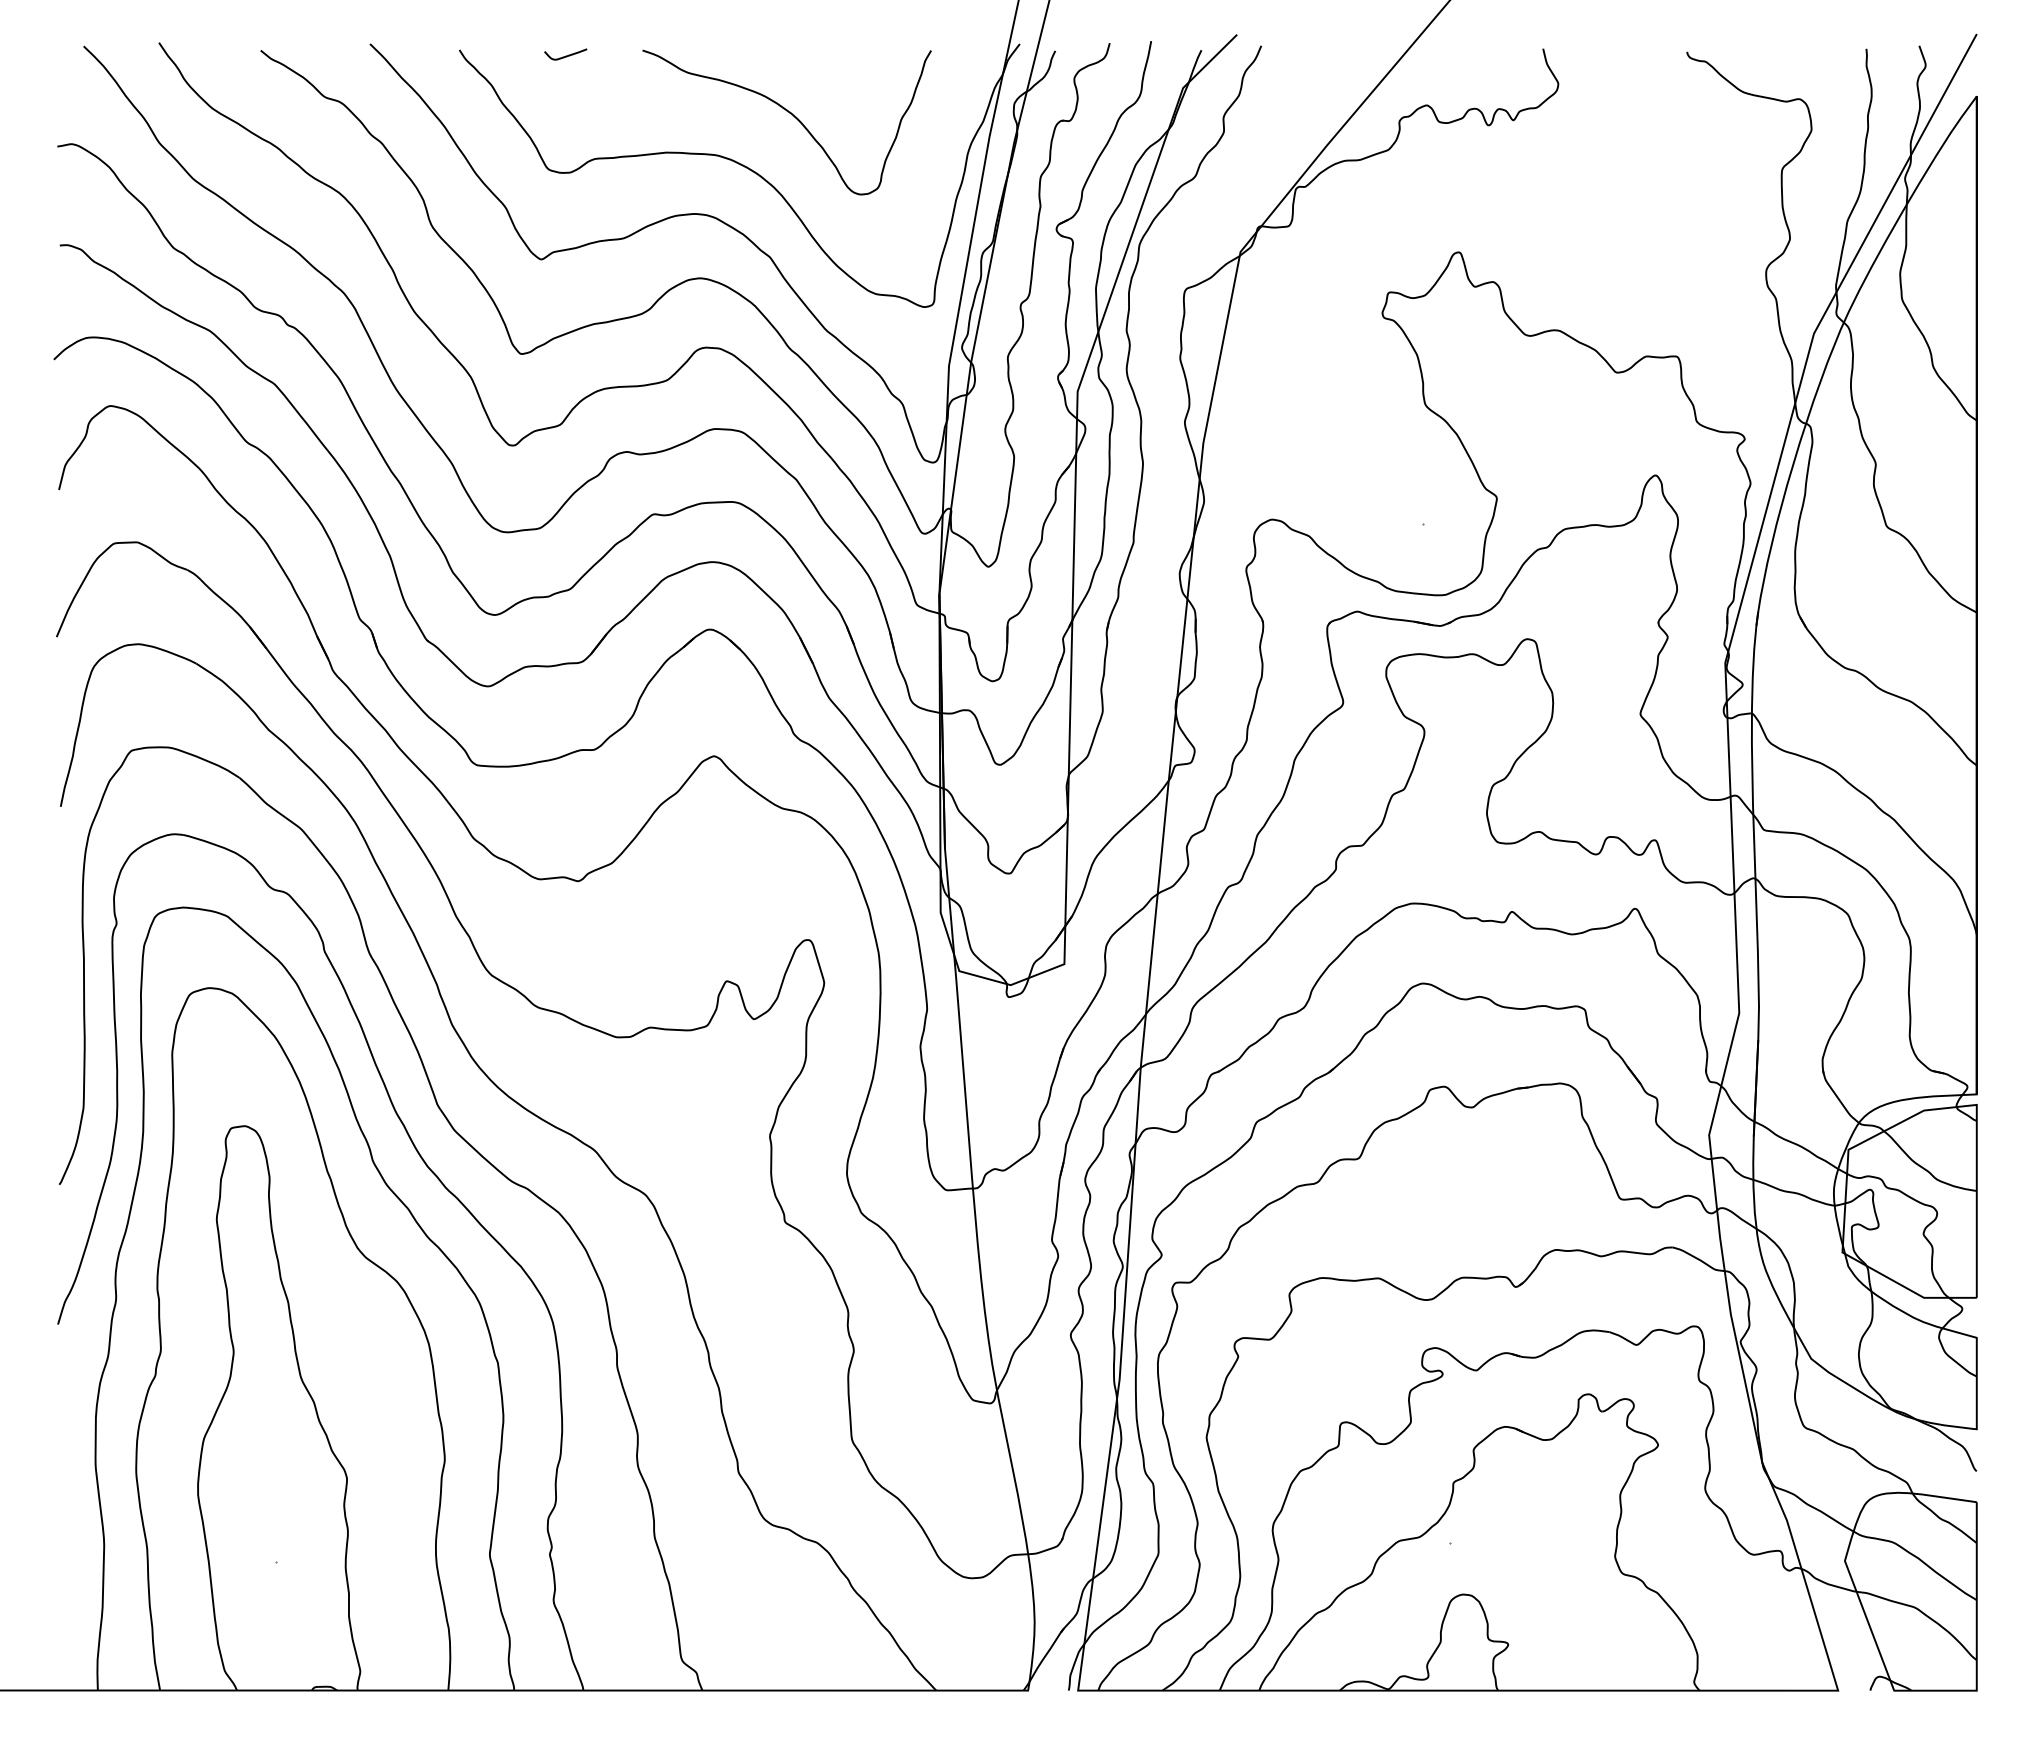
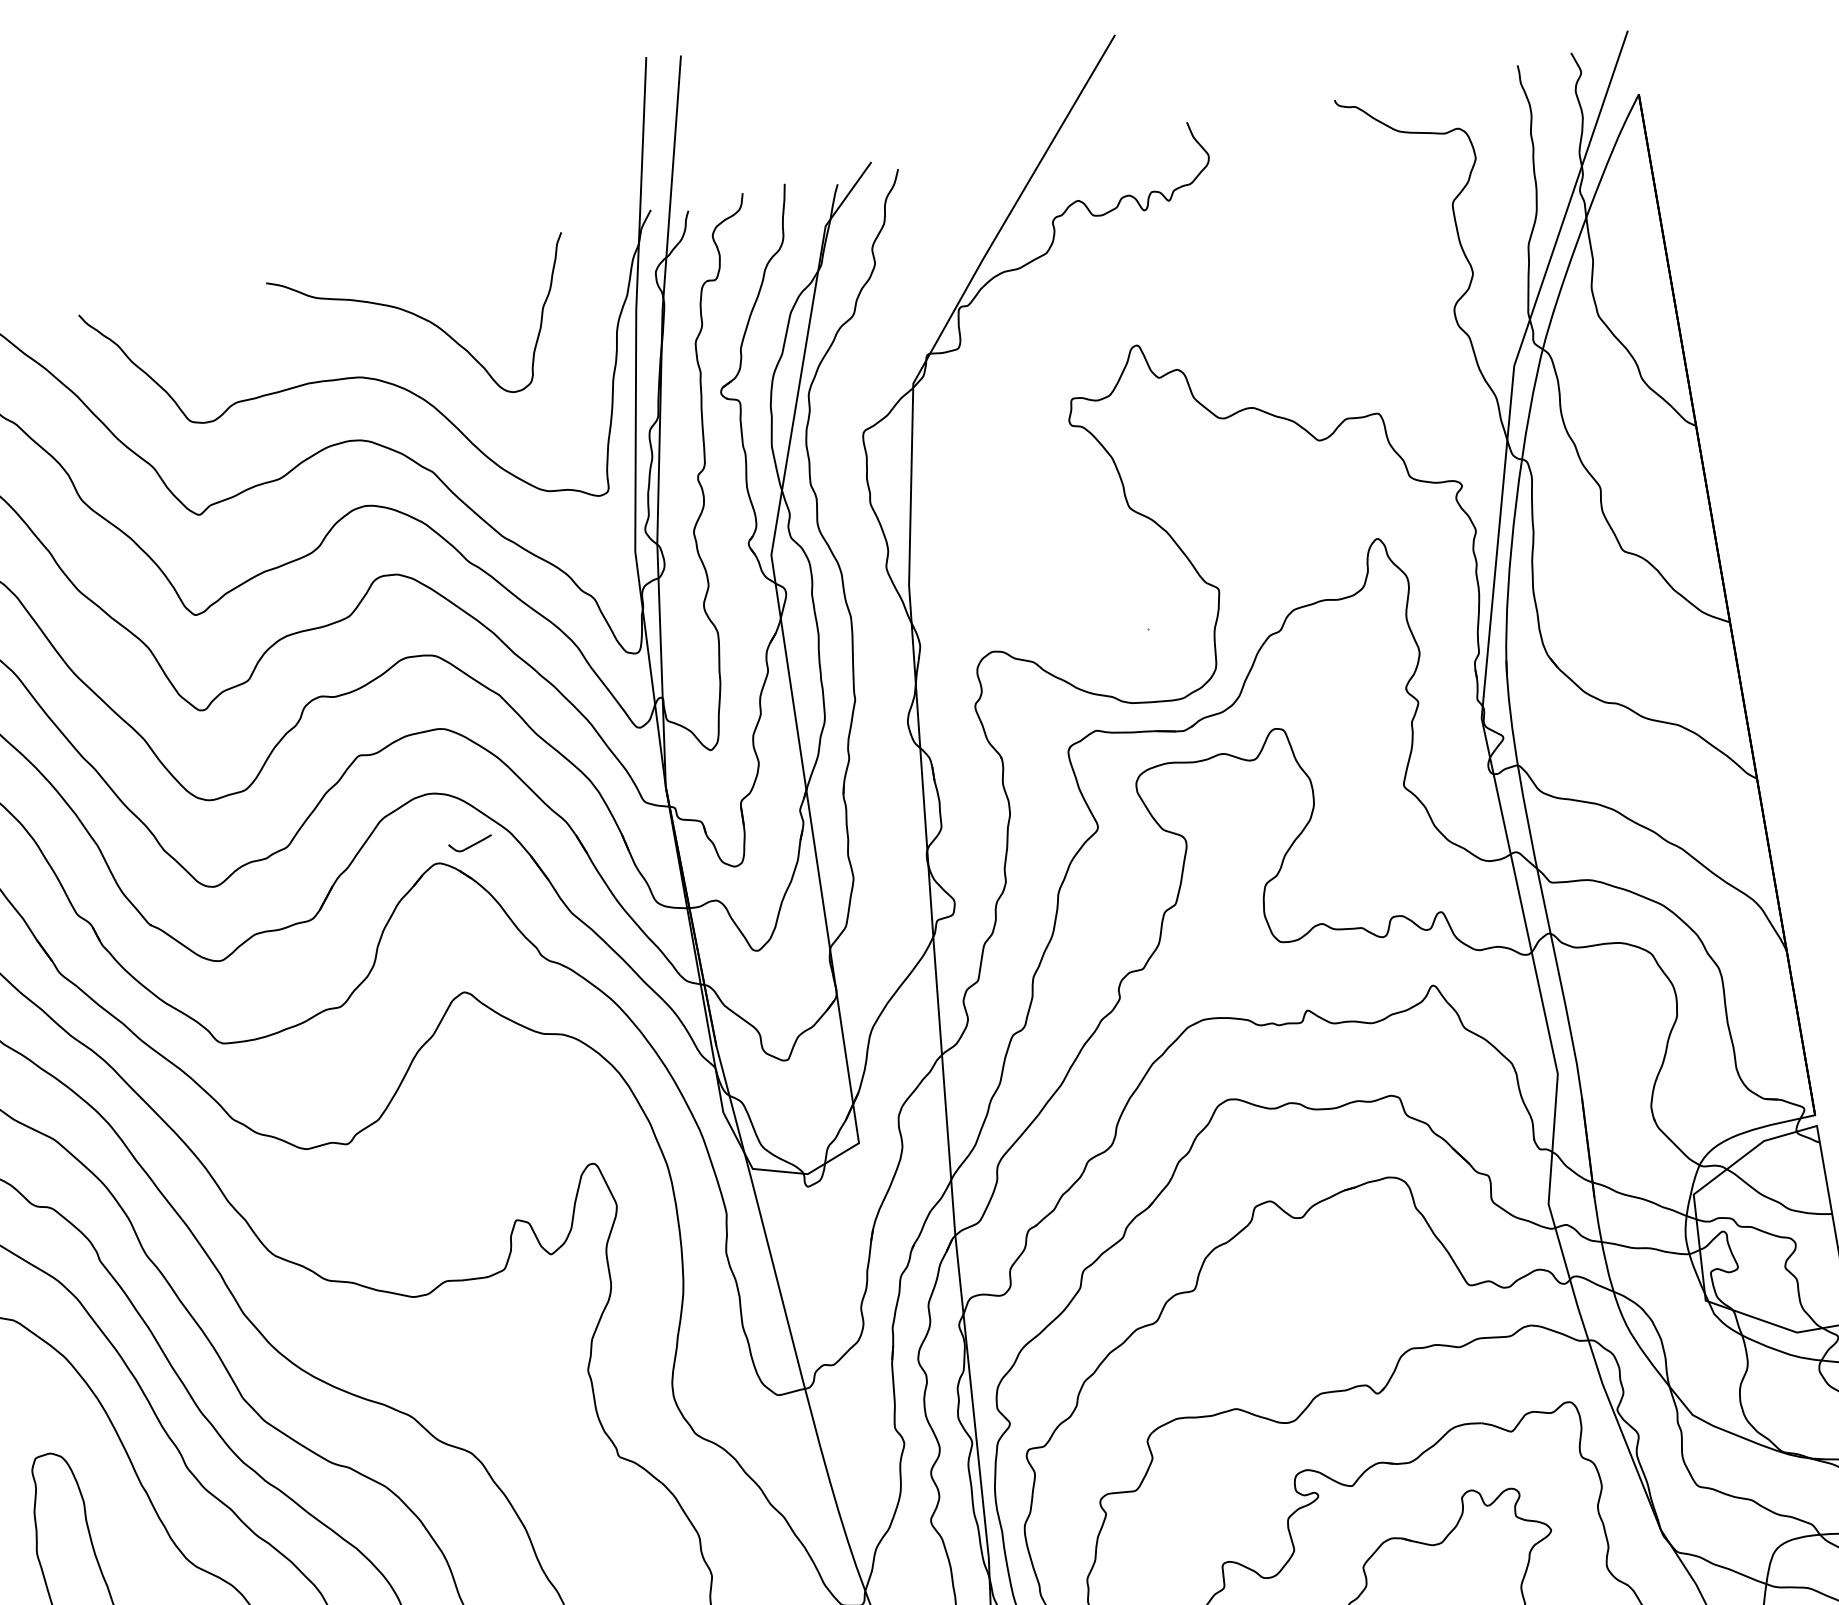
curve: (565, 55) -> (470, 845), moved

